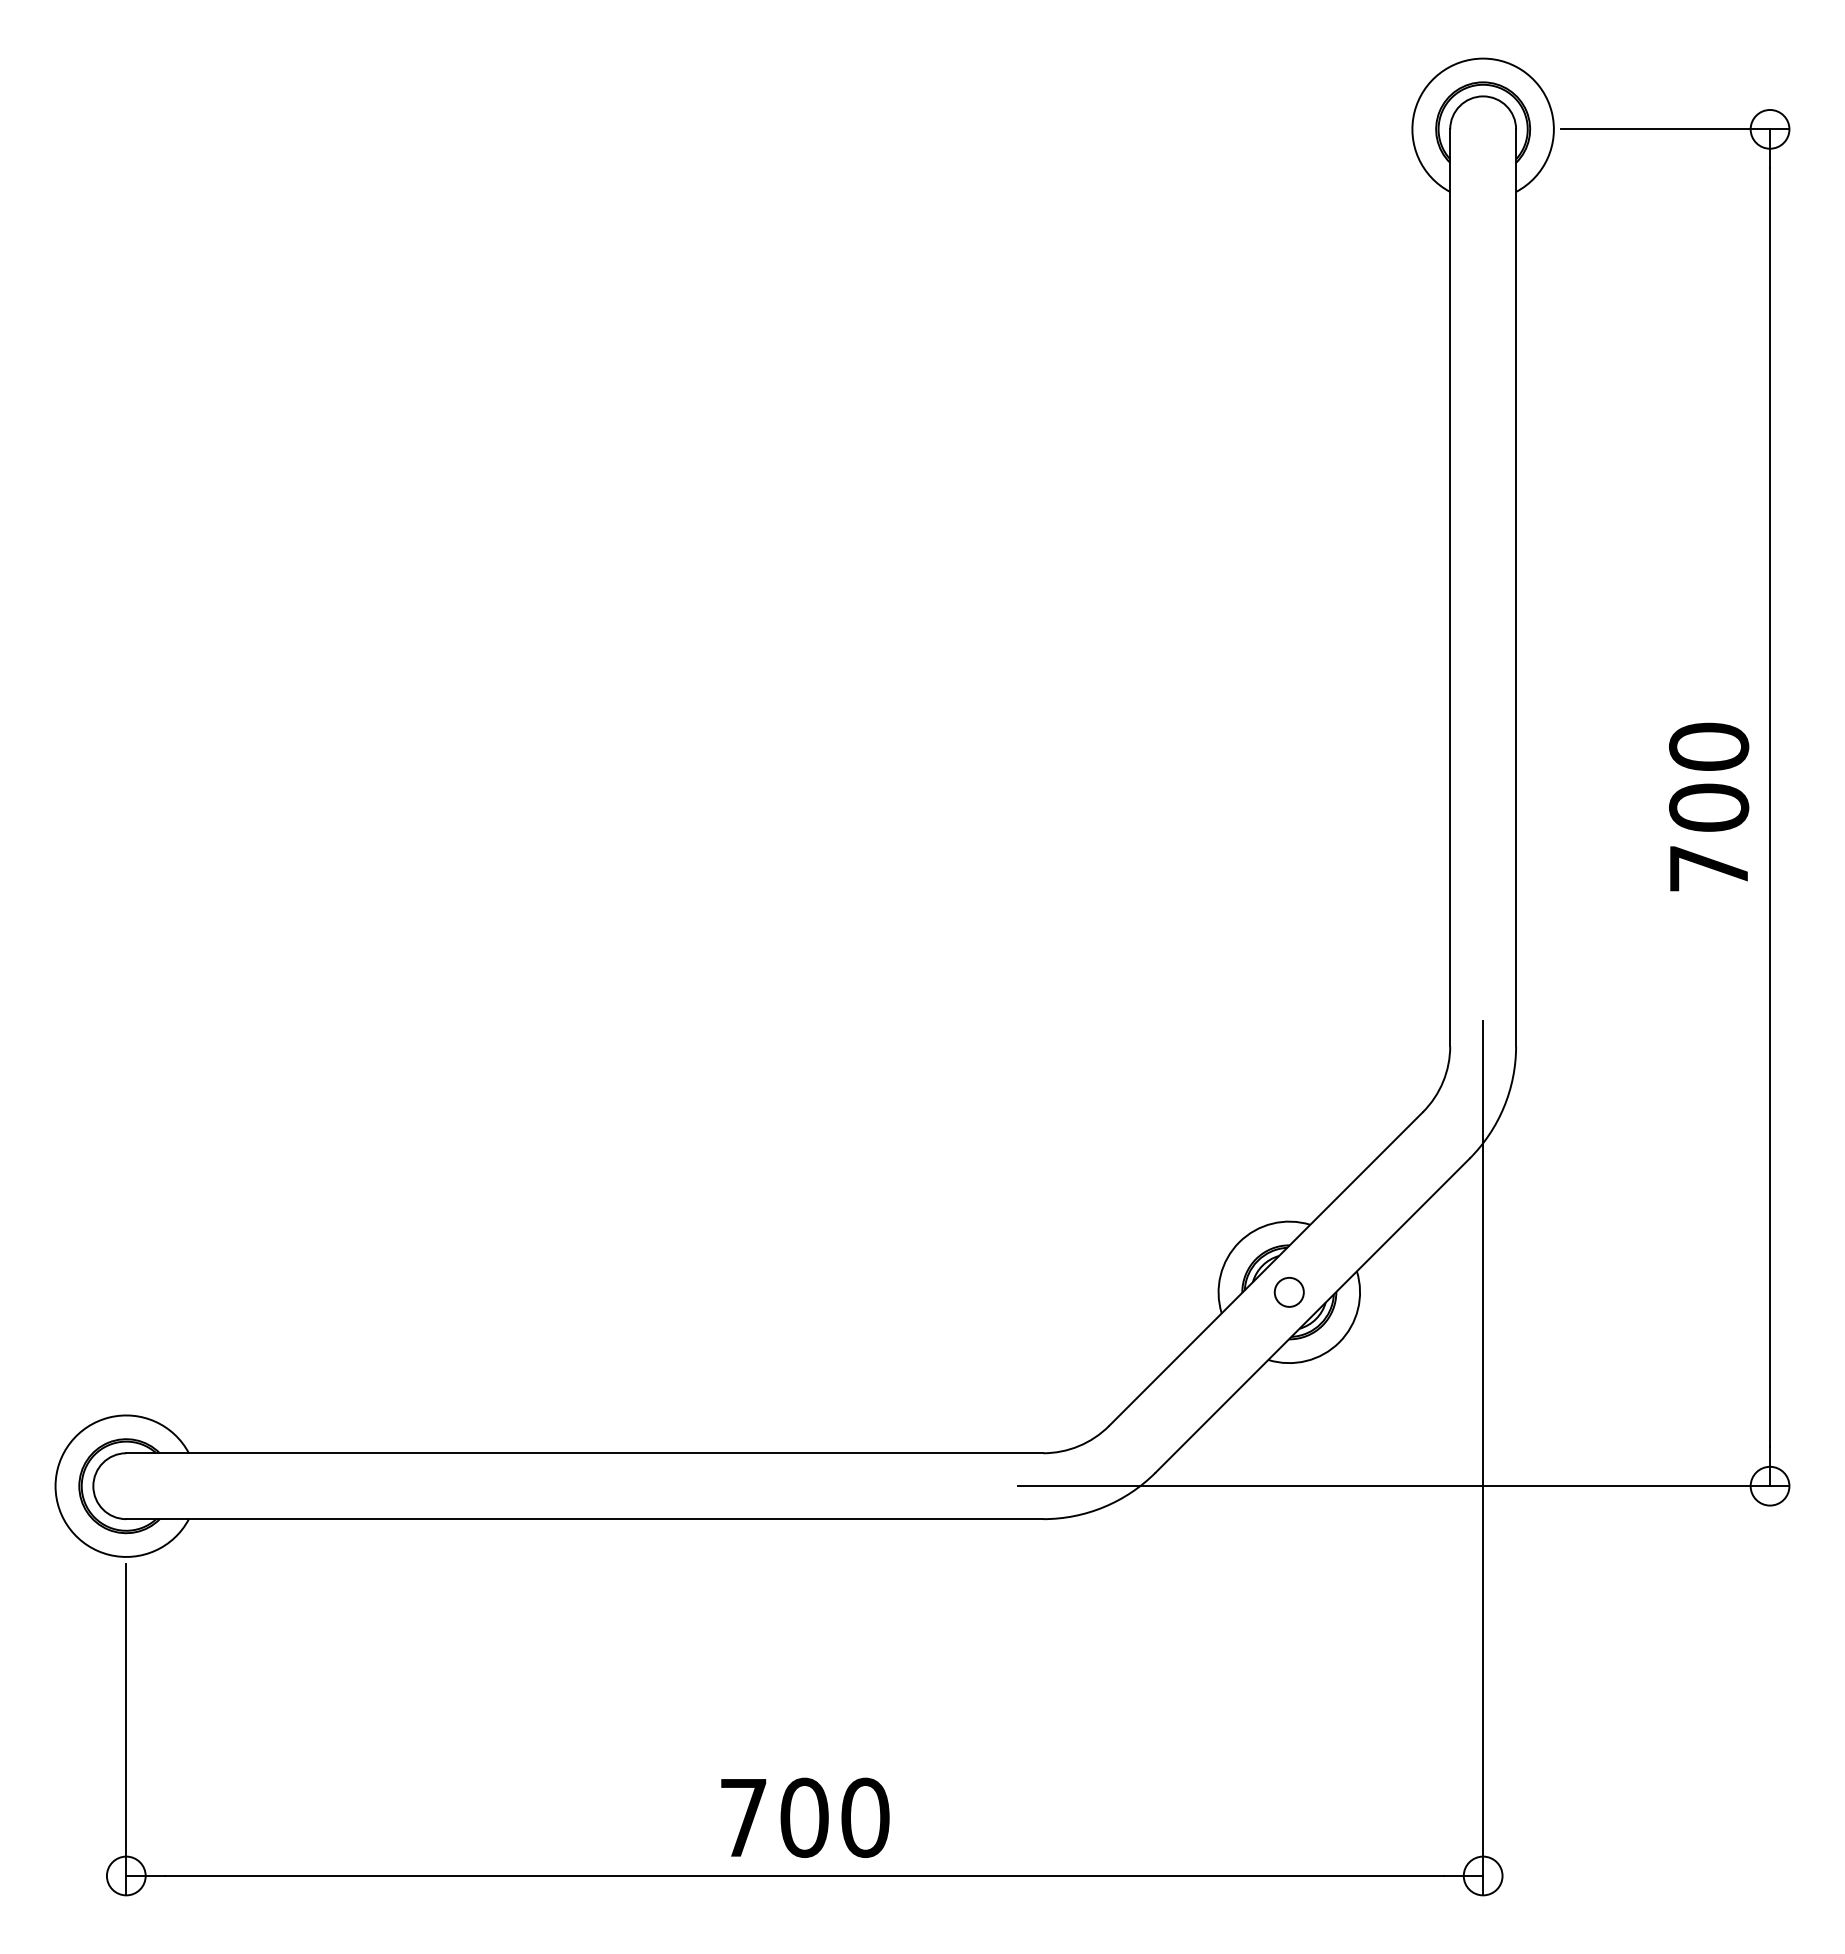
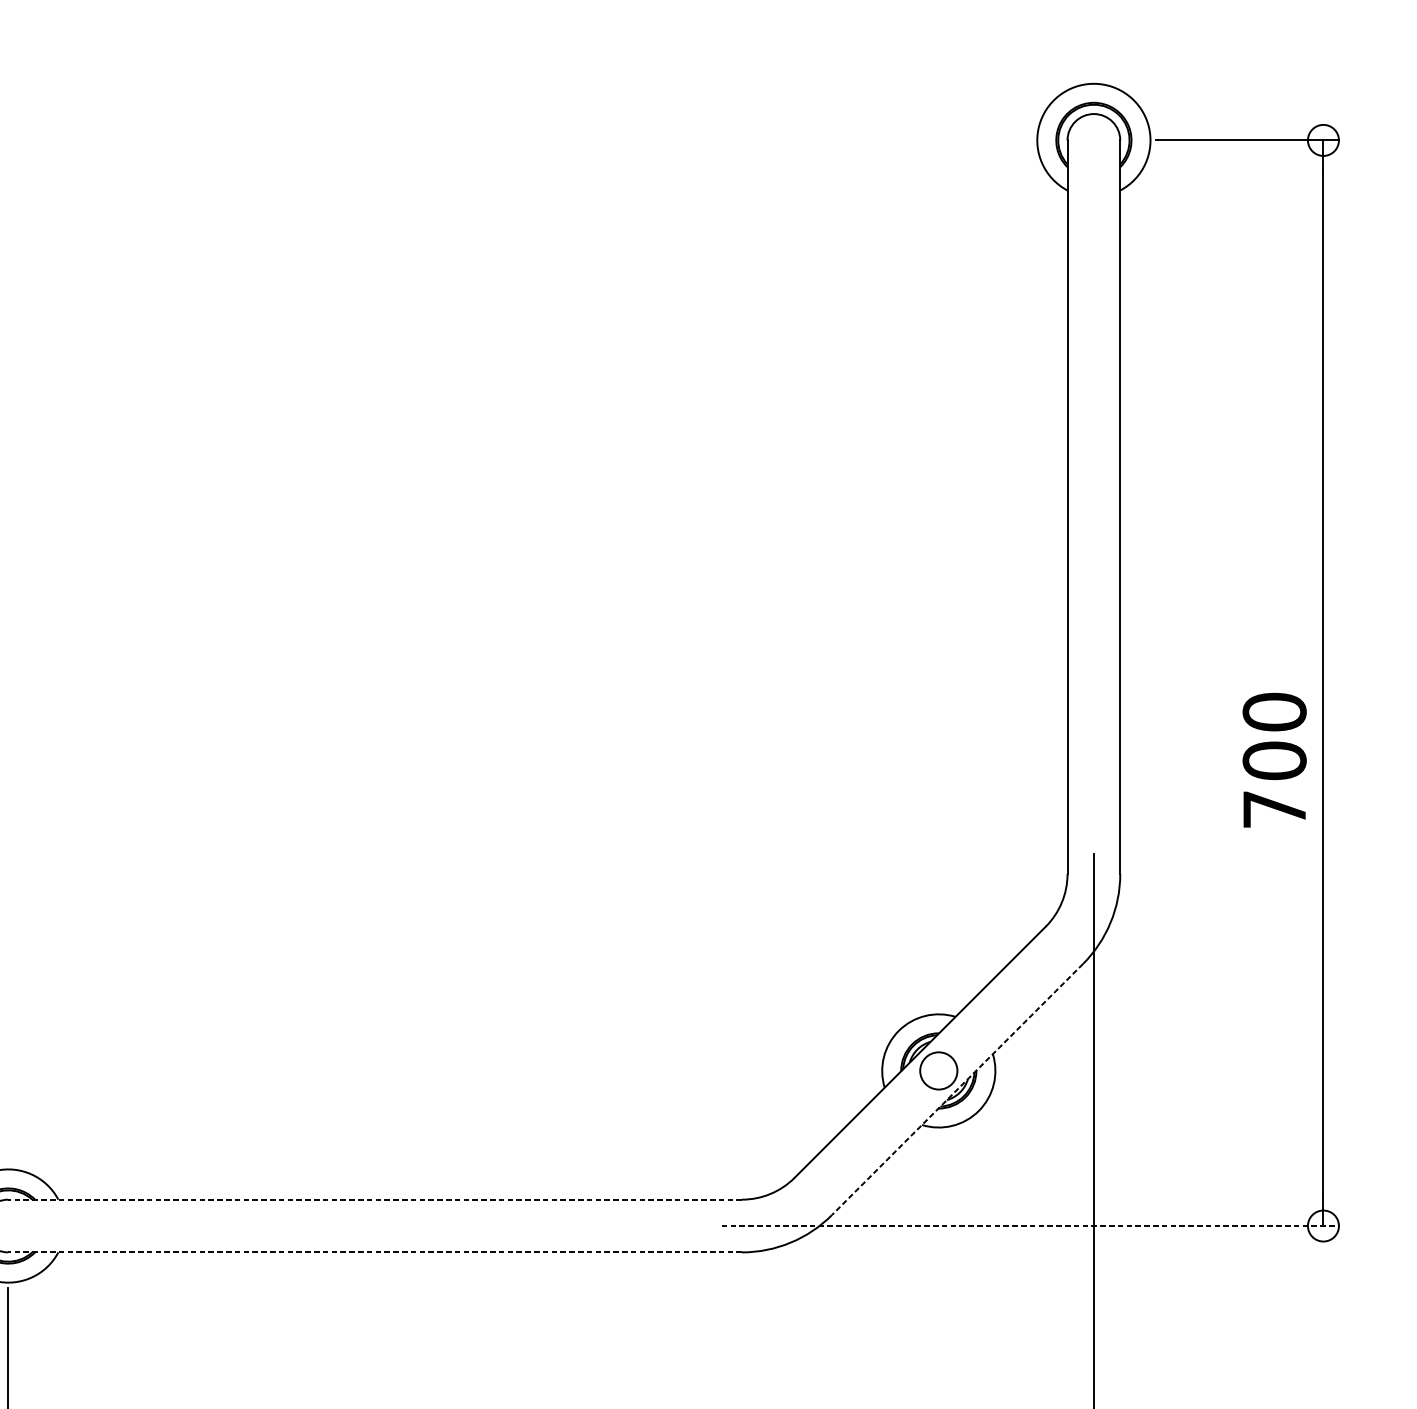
text: (1709, 806) -> (1275, 759), moved
circle: (1288, 1291) -> (938, 1070), size x1.6
line: (1312, 1315) -> (957, 1089), solid -> dashed
line: (584, 1453) -> (374, 1199), solid -> dashed
line: (1403, 1486) -> (1030, 1226), solid -> dashed
line: (584, 1519) -> (374, 1252), solid -> dashed

